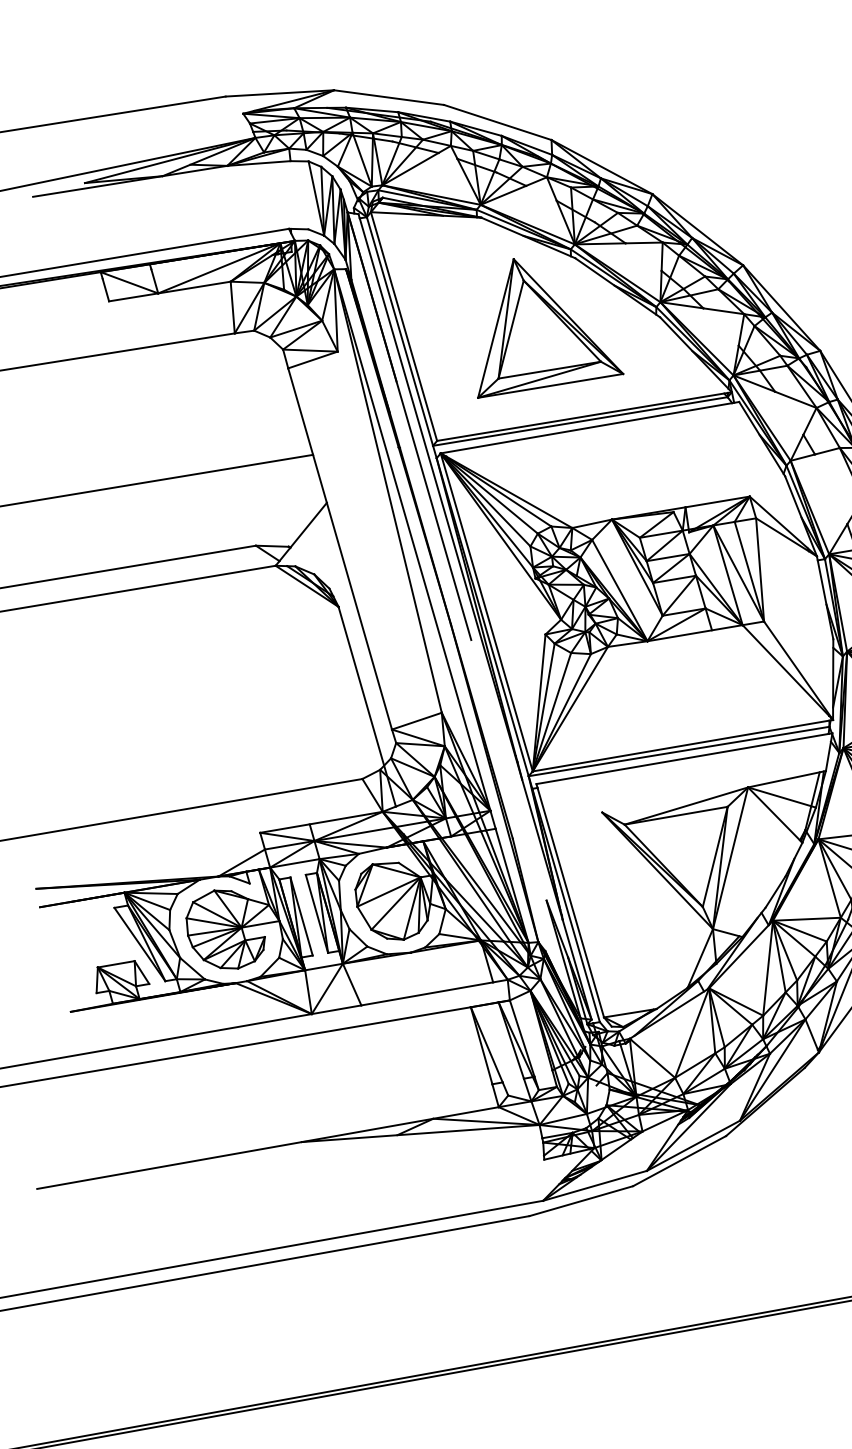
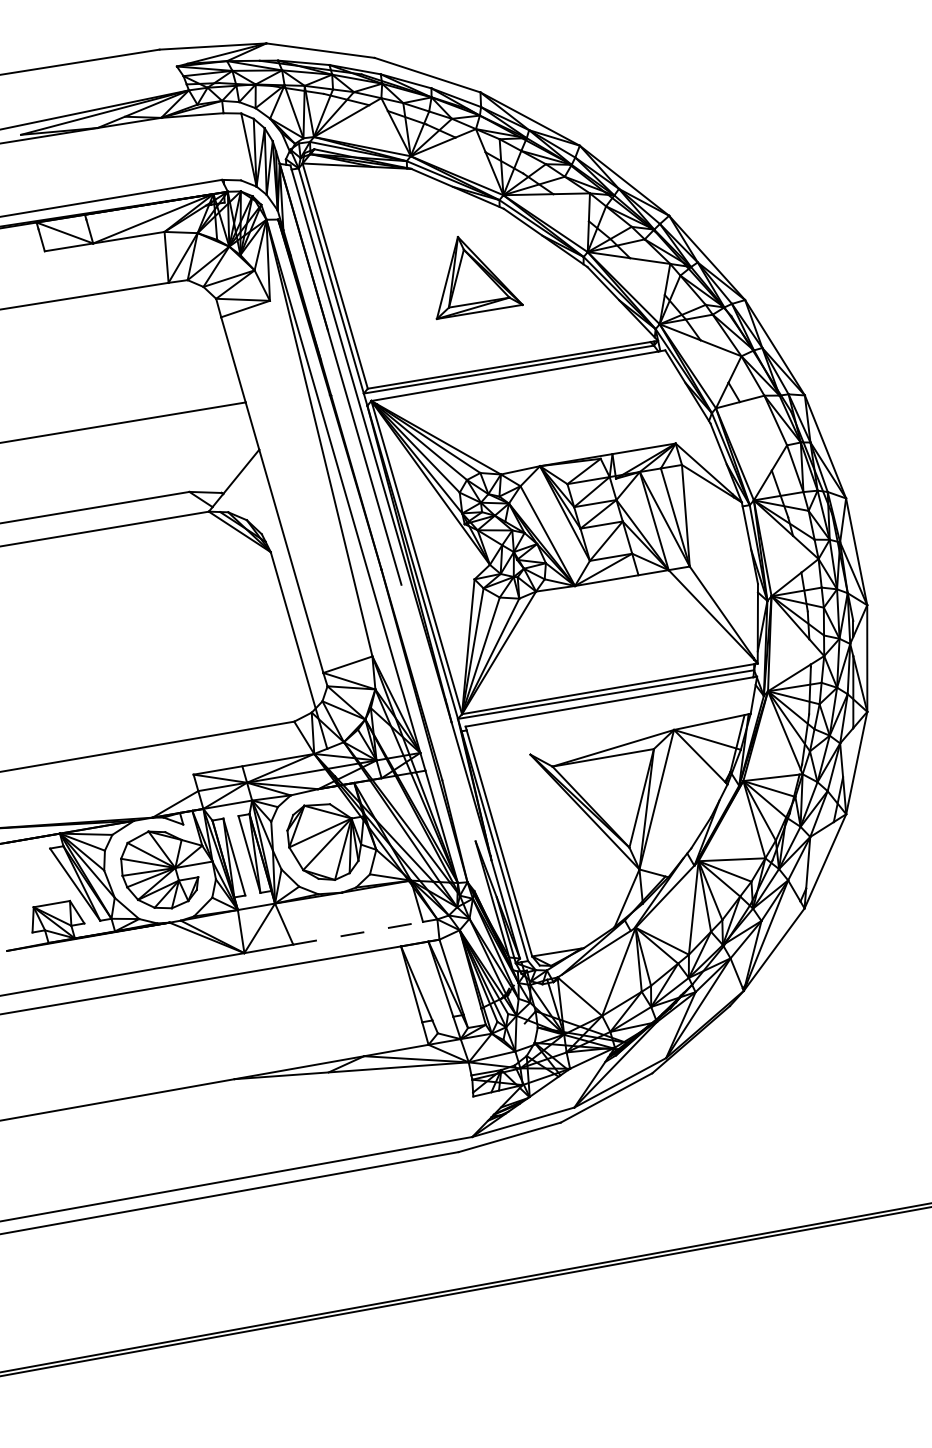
part: (550, 327) -> (479, 277), size x0.6
line: (427, 994) -> (358, 933), solid -> dashed

